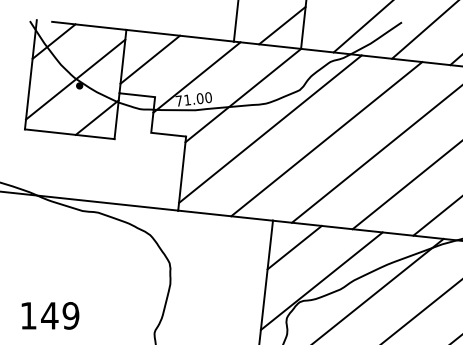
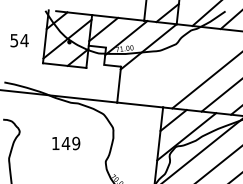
line: (269, 127) -> (161, 62), removed
line: (325, 138) -> (188, 67), removed
text: (50, 315) -> (66, 143), moved

